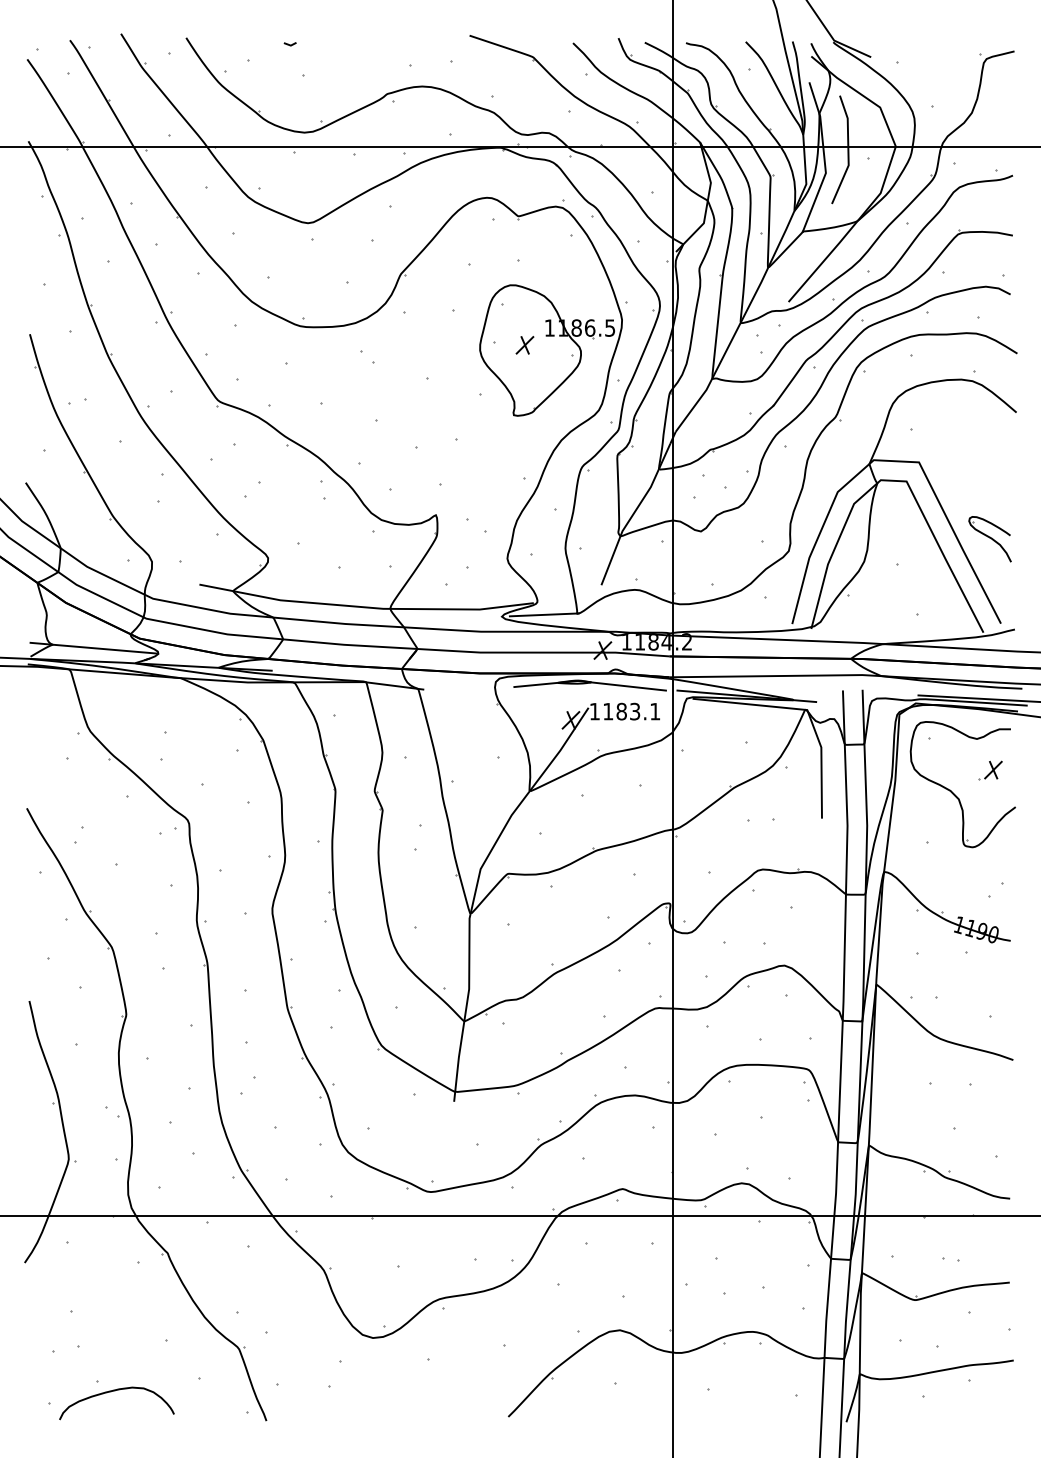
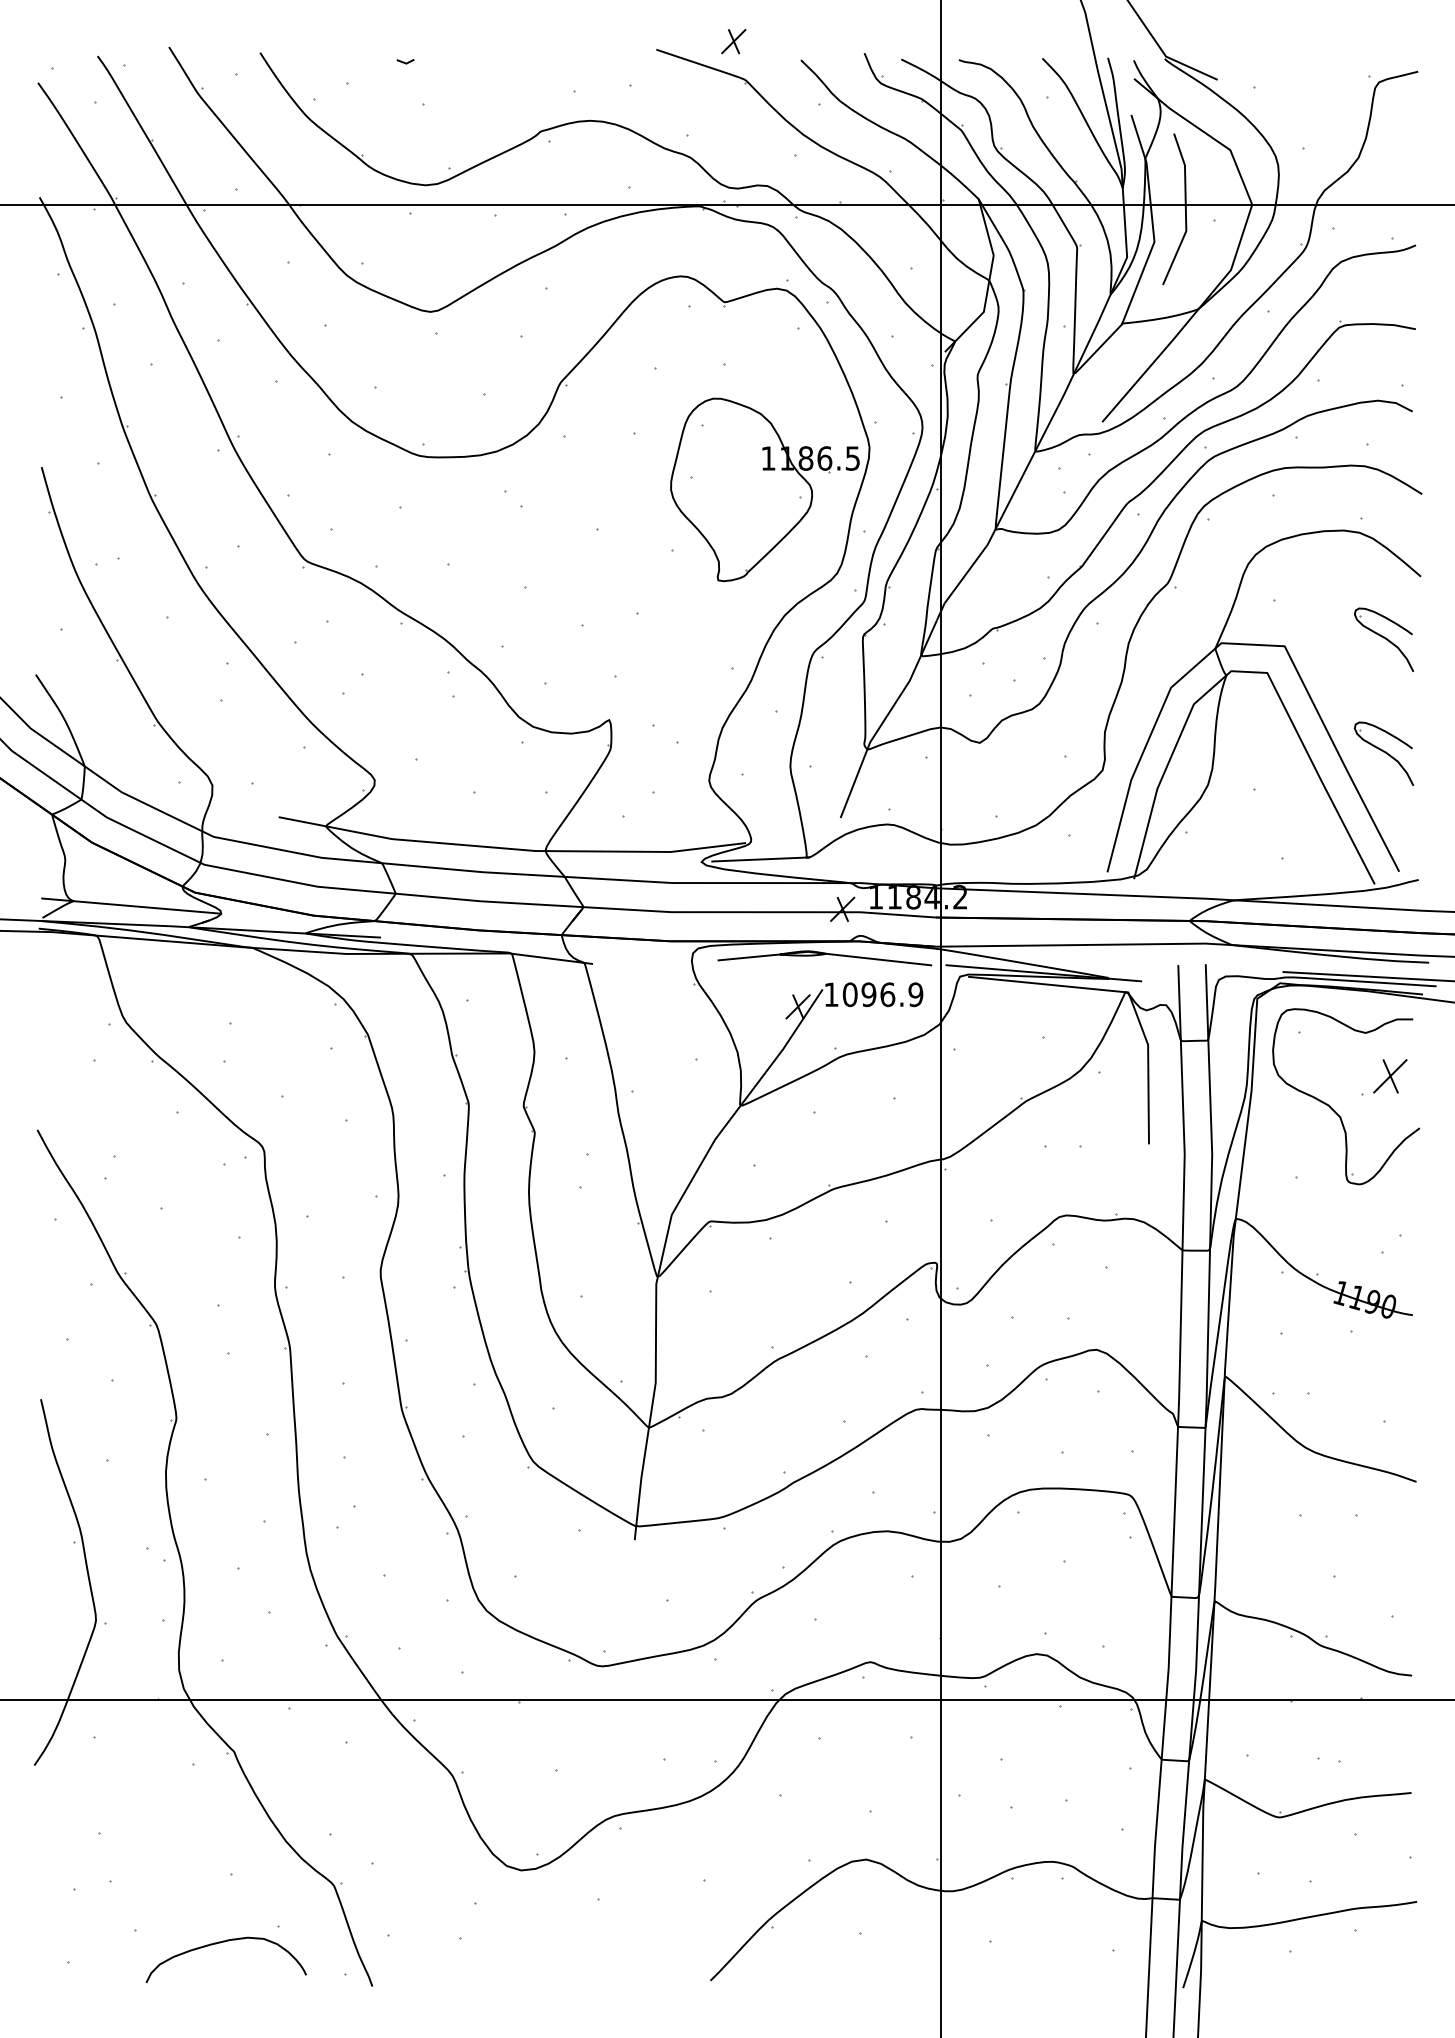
part: (524, 345) -> (733, 41), moved
part: (990, 457) -> (1384, 639), added
text: (631, 711) -> (882, 994), 1183.1 -> 1096.9
part: (990, 770) -> (1384, 1076), size x1.4
curve: (112, 1391) -> (220, 1943), moved

